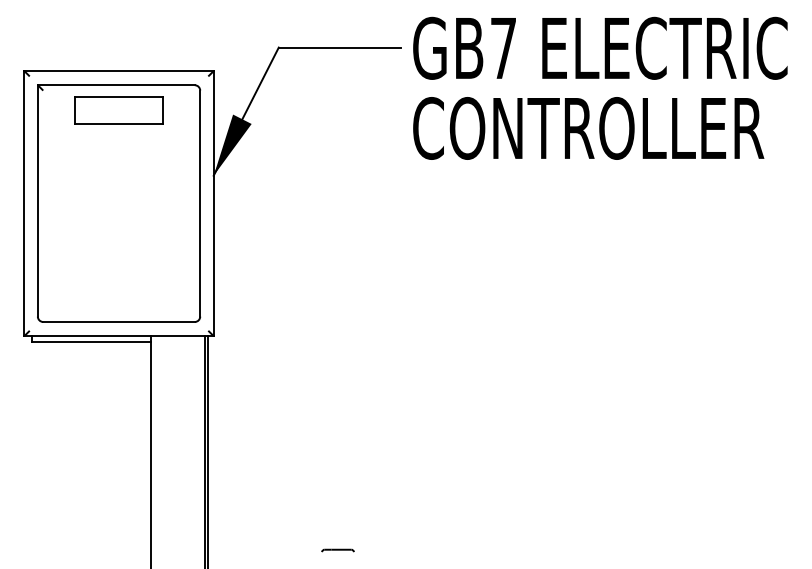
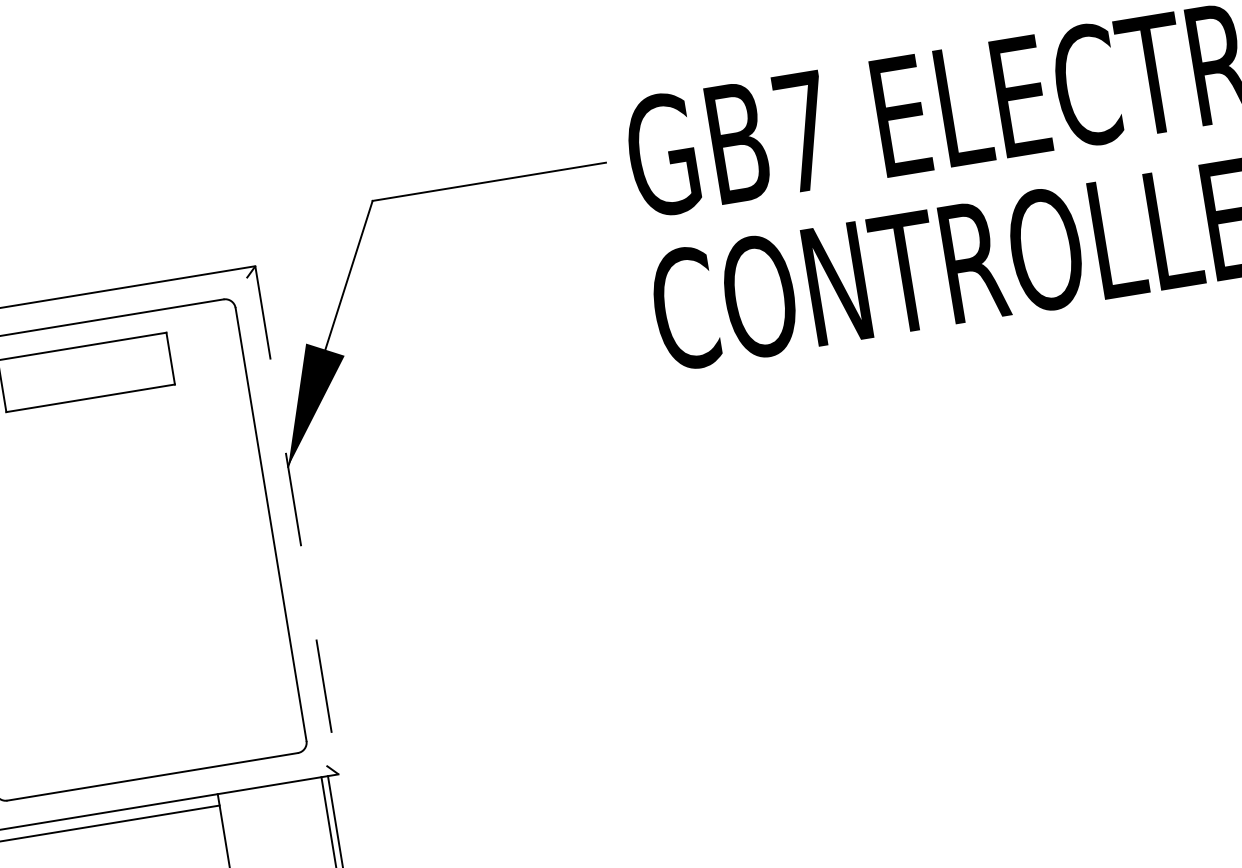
line: (213, 203) -> (296, 520), solid -> dashed

